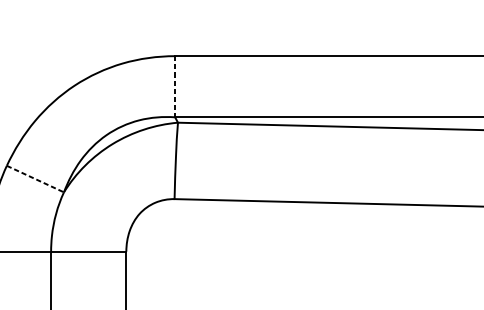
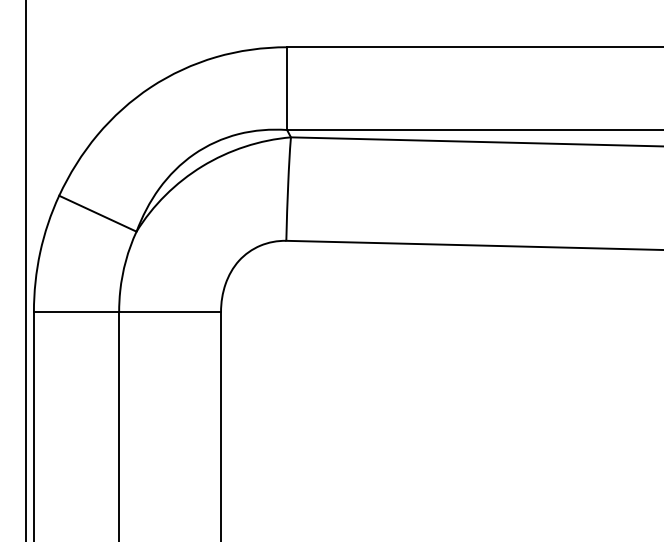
line: (175, 87) -> (287, 89), dashed -> solid
line: (35, 178) -> (97, 213), dashed -> solid

